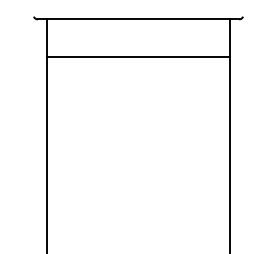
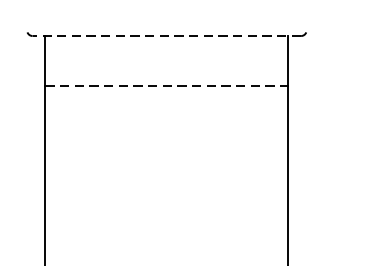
line: (138, 19) -> (166, 36), solid -> dashed
line: (138, 56) -> (166, 85), solid -> dashed

